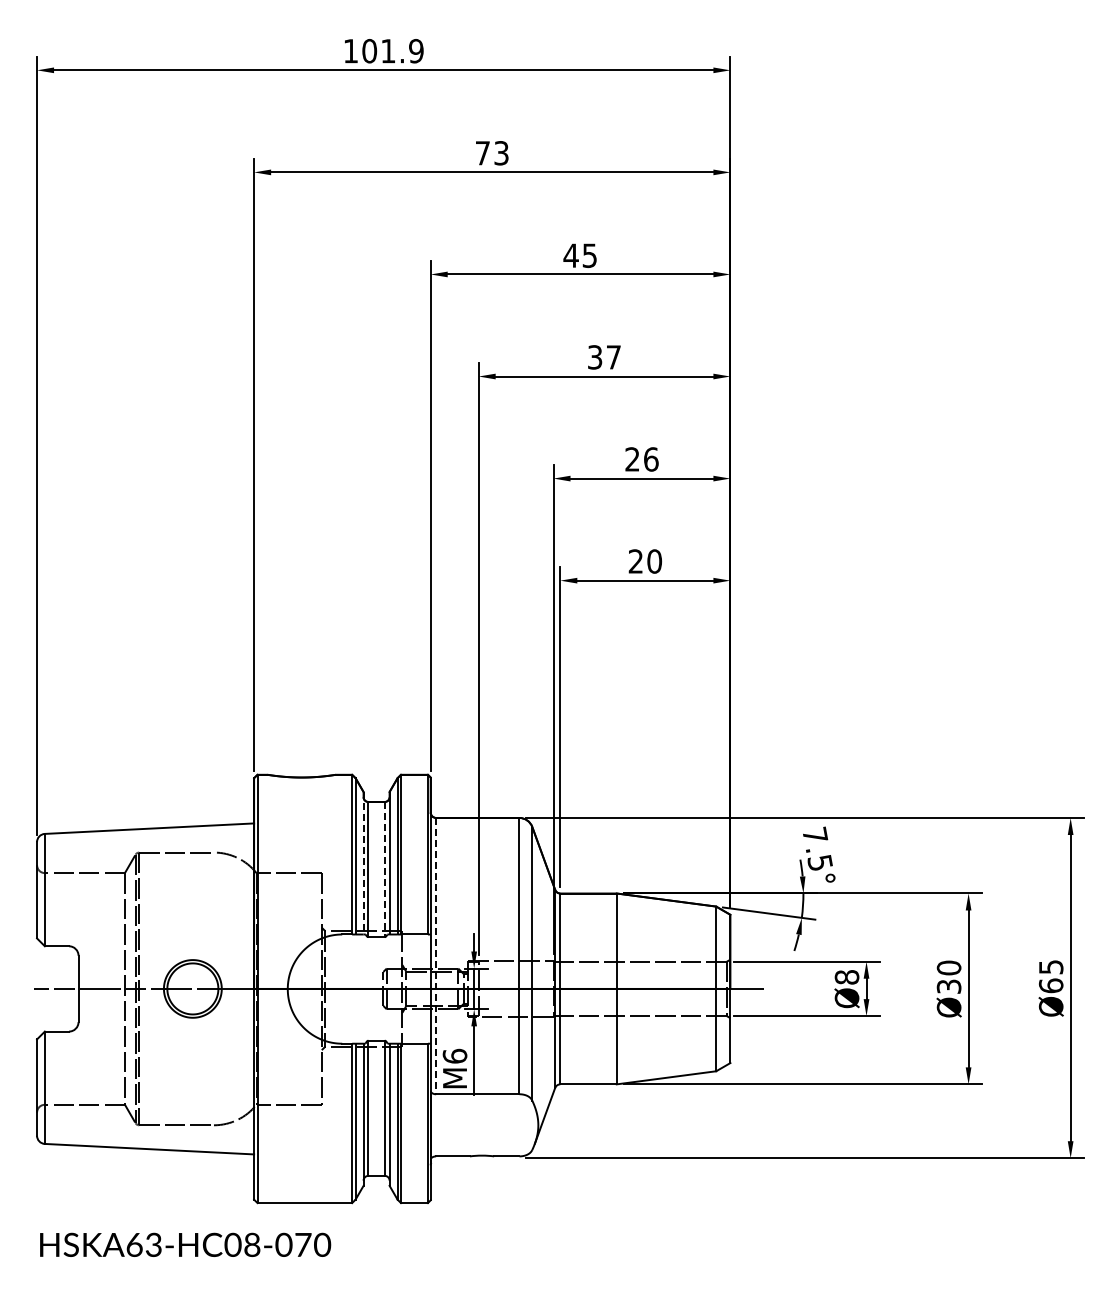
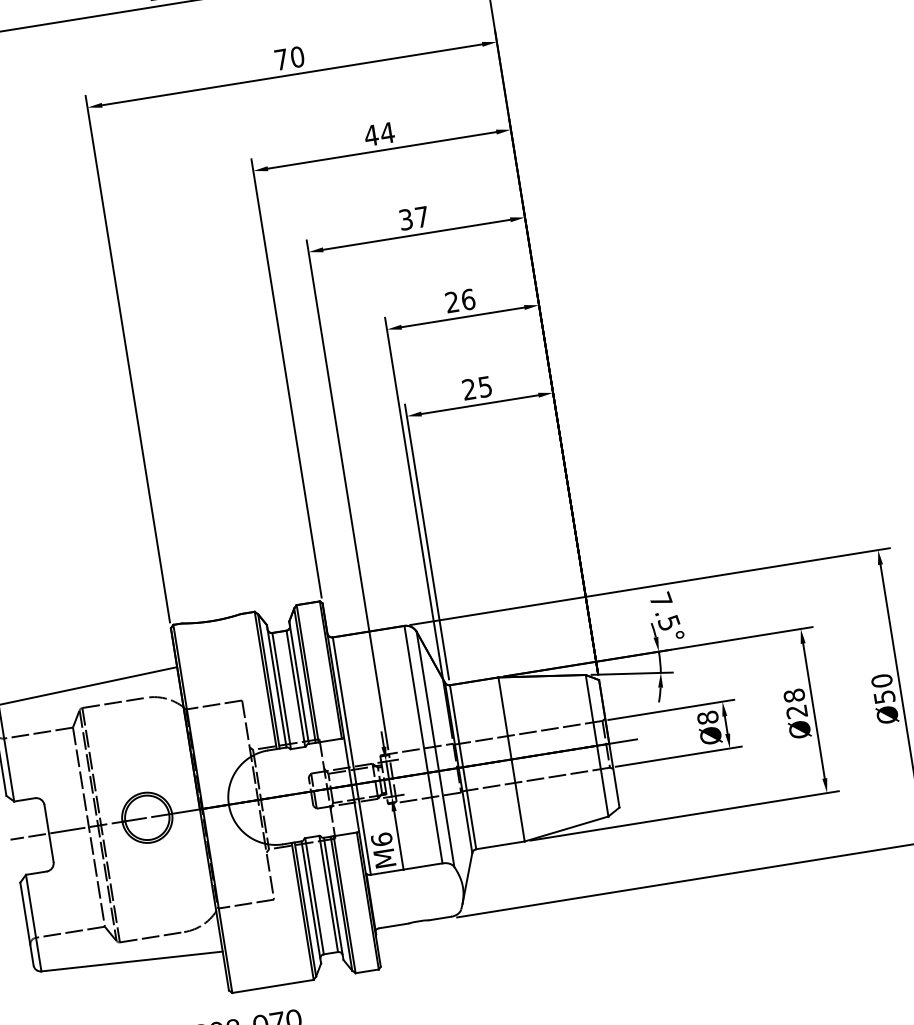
text: (501, 153) -> (297, 57), 73 -> 70
text: (589, 255) -> (387, 132), 45 -> 44
text: (654, 561) -> (485, 386), 20 -> 25
line: (363, 863) -> (276, 686), dashed -> solid
line: (384, 869) -> (295, 688), dashed -> solid
line: (436, 956) -> (352, 756), dashed -> solid
text: (949, 976) -> (795, 702), Ø30 -> Ø28
text: (1050, 976) -> (882, 689), Ø65 -> Ø50

